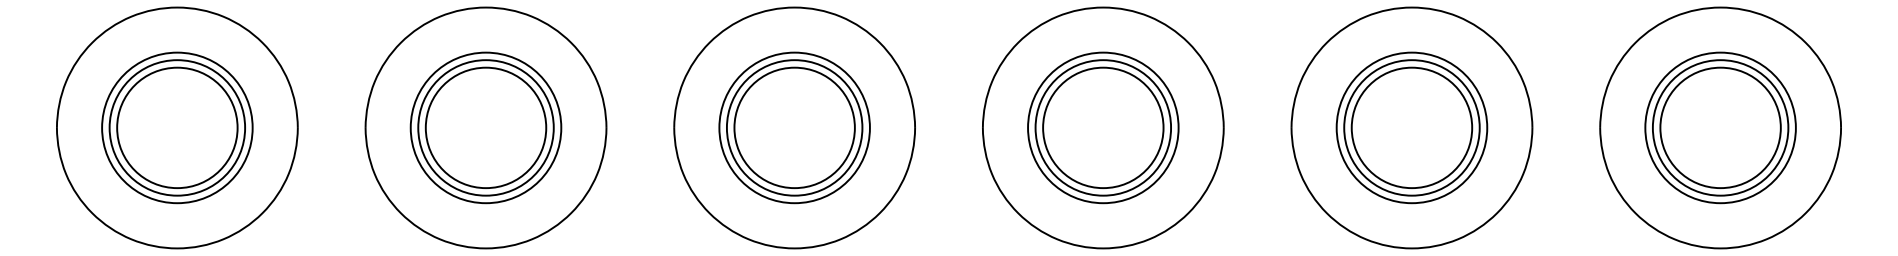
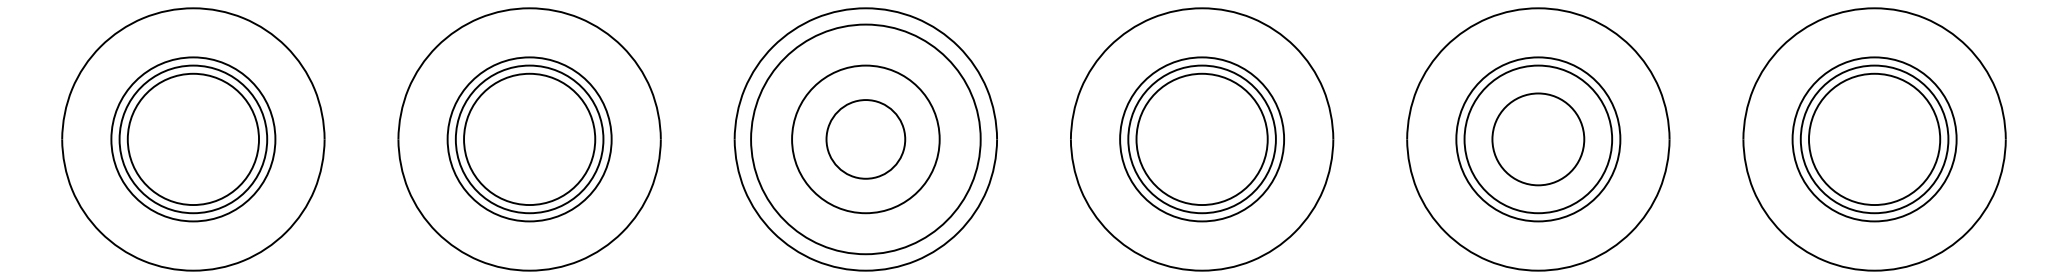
circle: (794, 127) -> (865, 138), size x0.6
circle: (794, 127) -> (865, 138), size x1.4
circle: (1411, 127) -> (1537, 138), size x0.7

